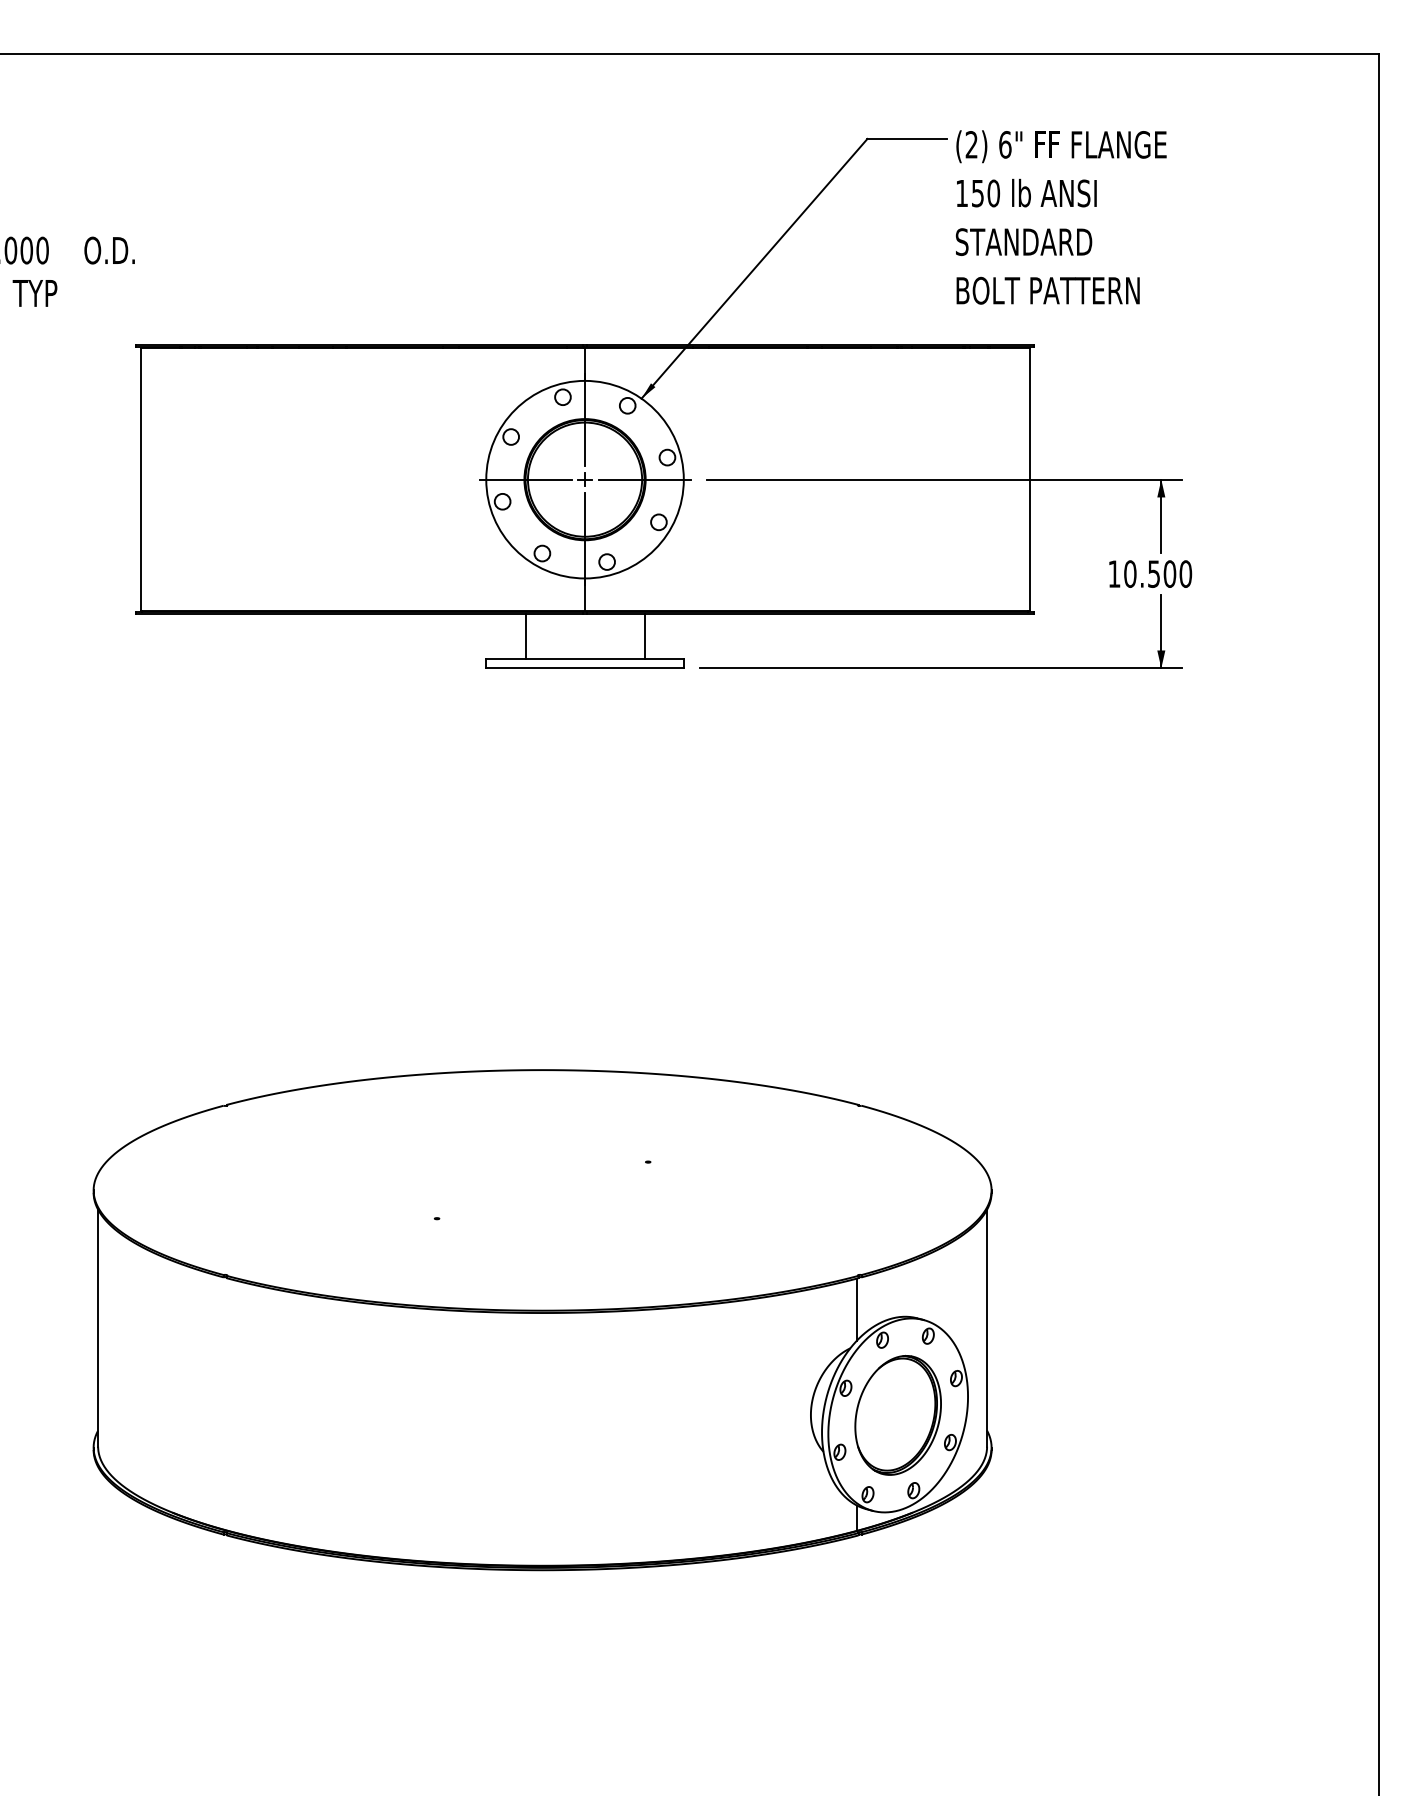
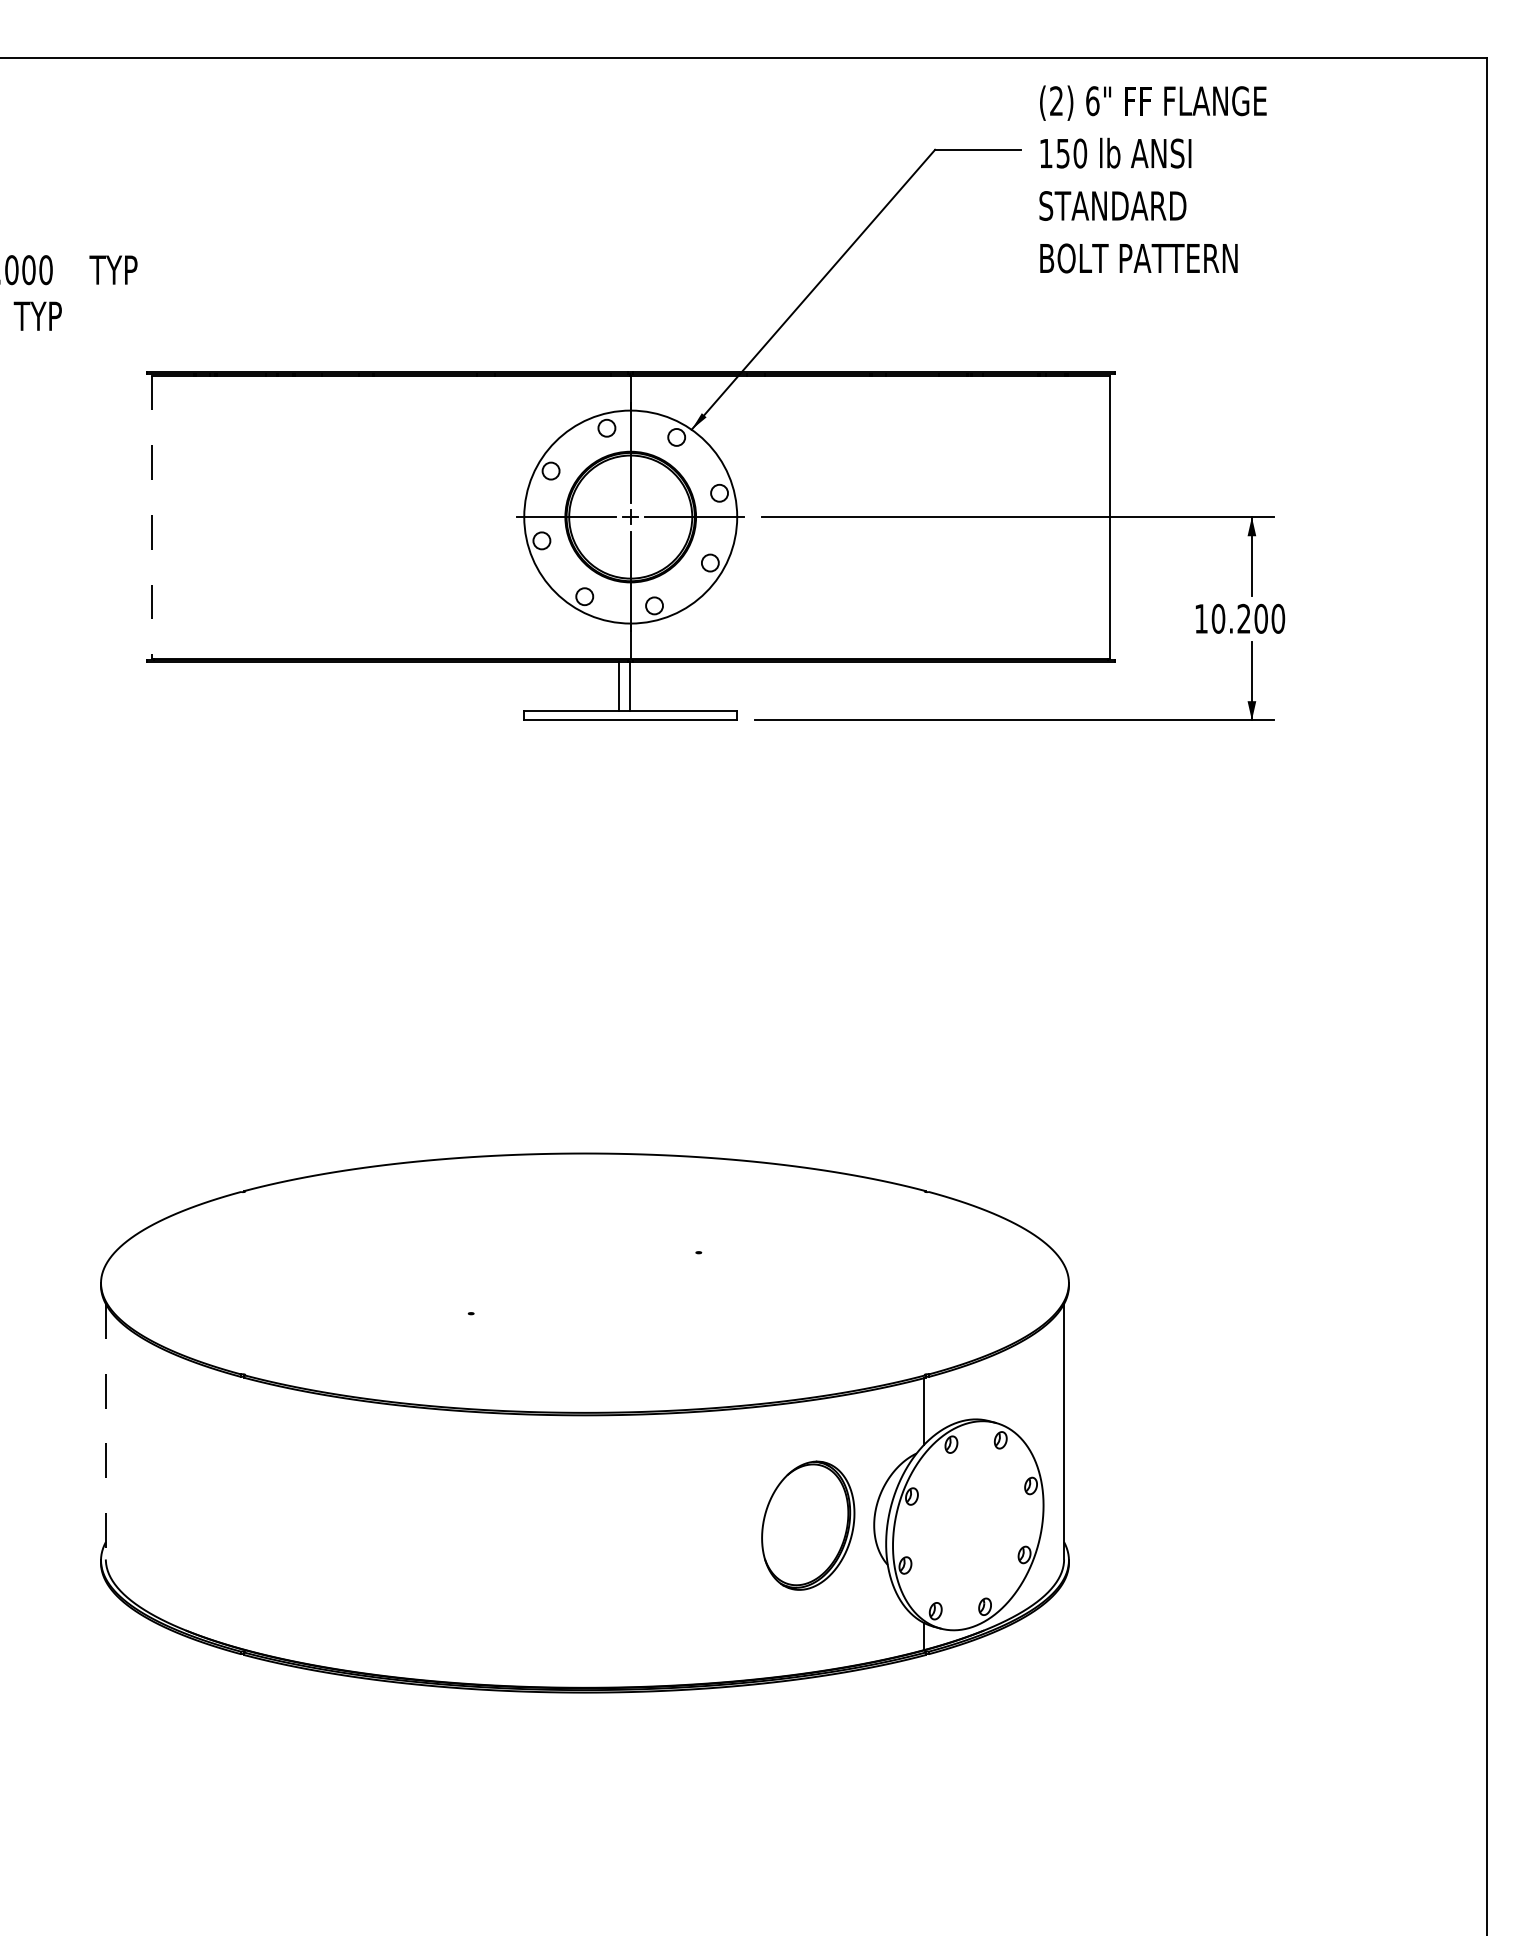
text: (1060, 217) -> (1152, 179), moved
text: (108, 250) -> (117, 270), O.D. -> TYP
line: (140, 480) -> (151, 517), solid -> dashed
text: (1153, 573) -> (1243, 618), 10.500 -> 10.200
line: (525, 636) -> (618, 686), moved
line: (644, 636) -> (629, 686), moved
line: (97, 1327) -> (105, 1431), solid -> dashed
part: (898, 1415) -> (808, 1525), moved

